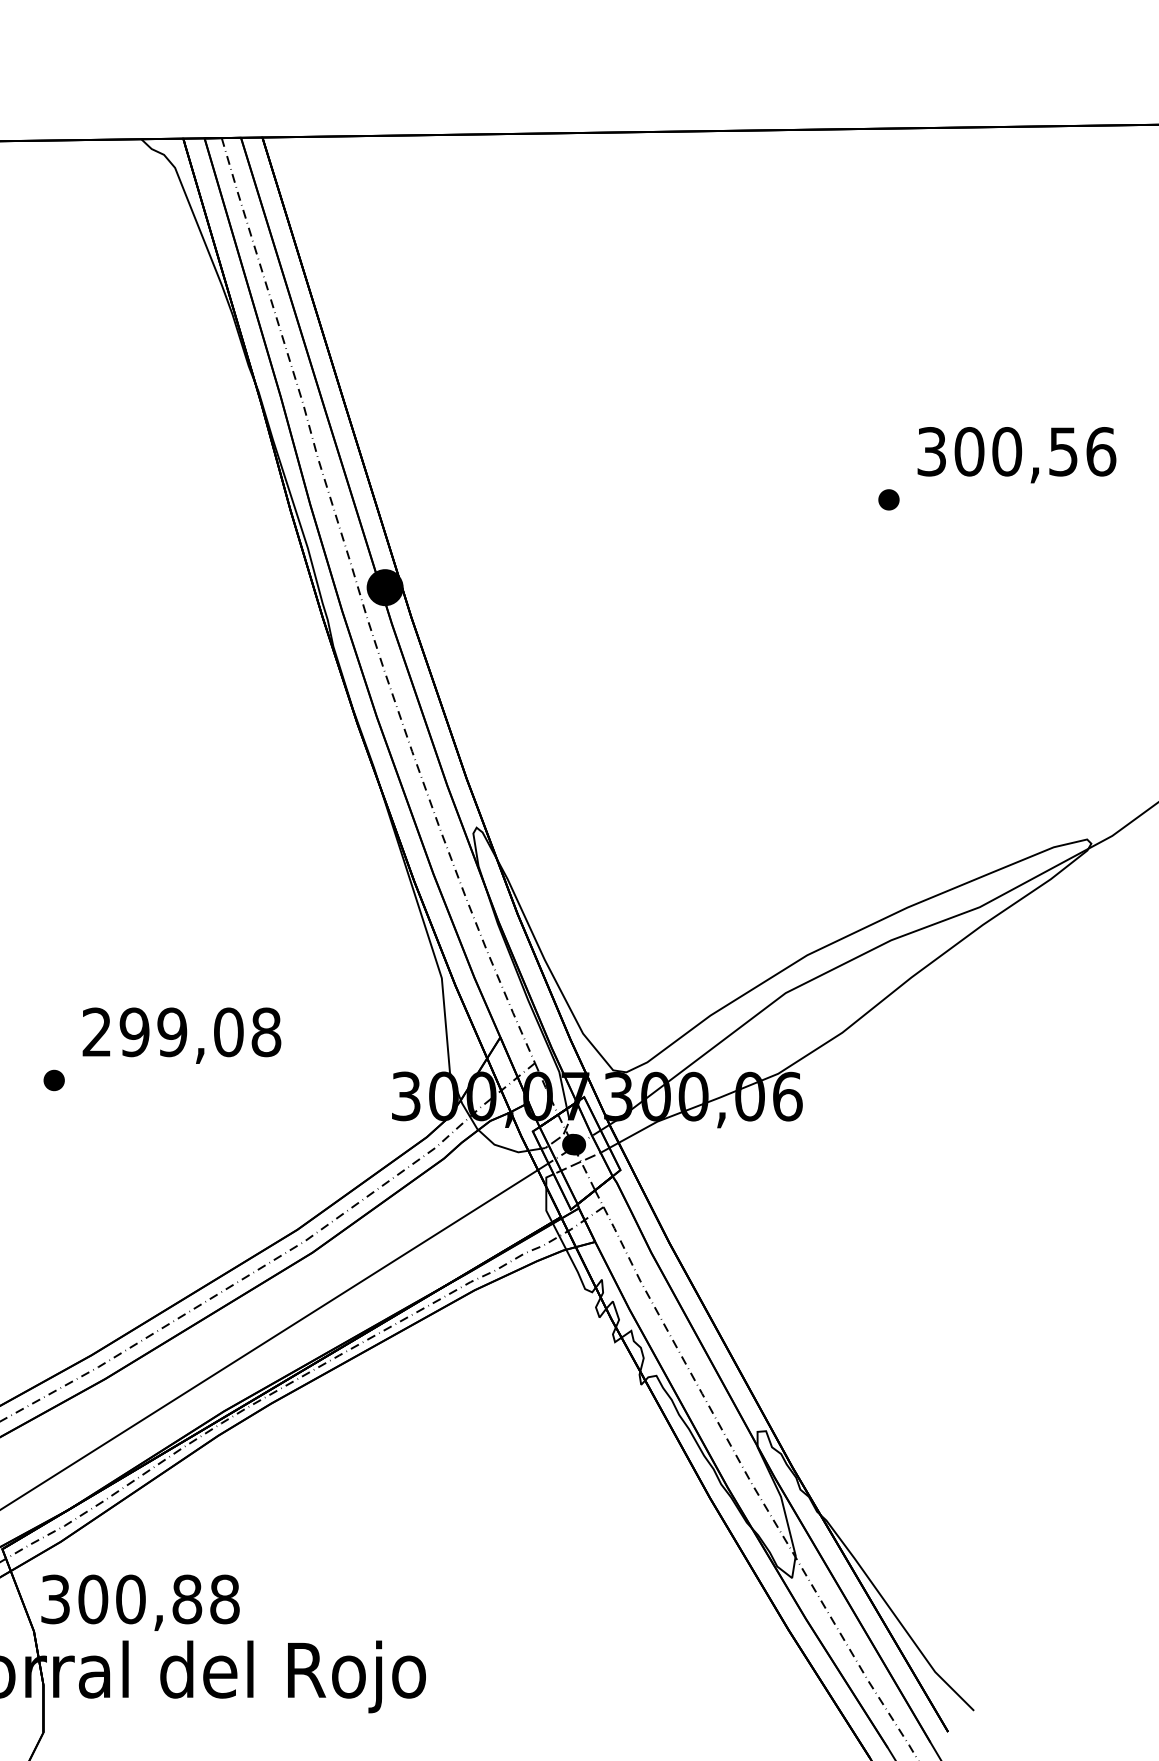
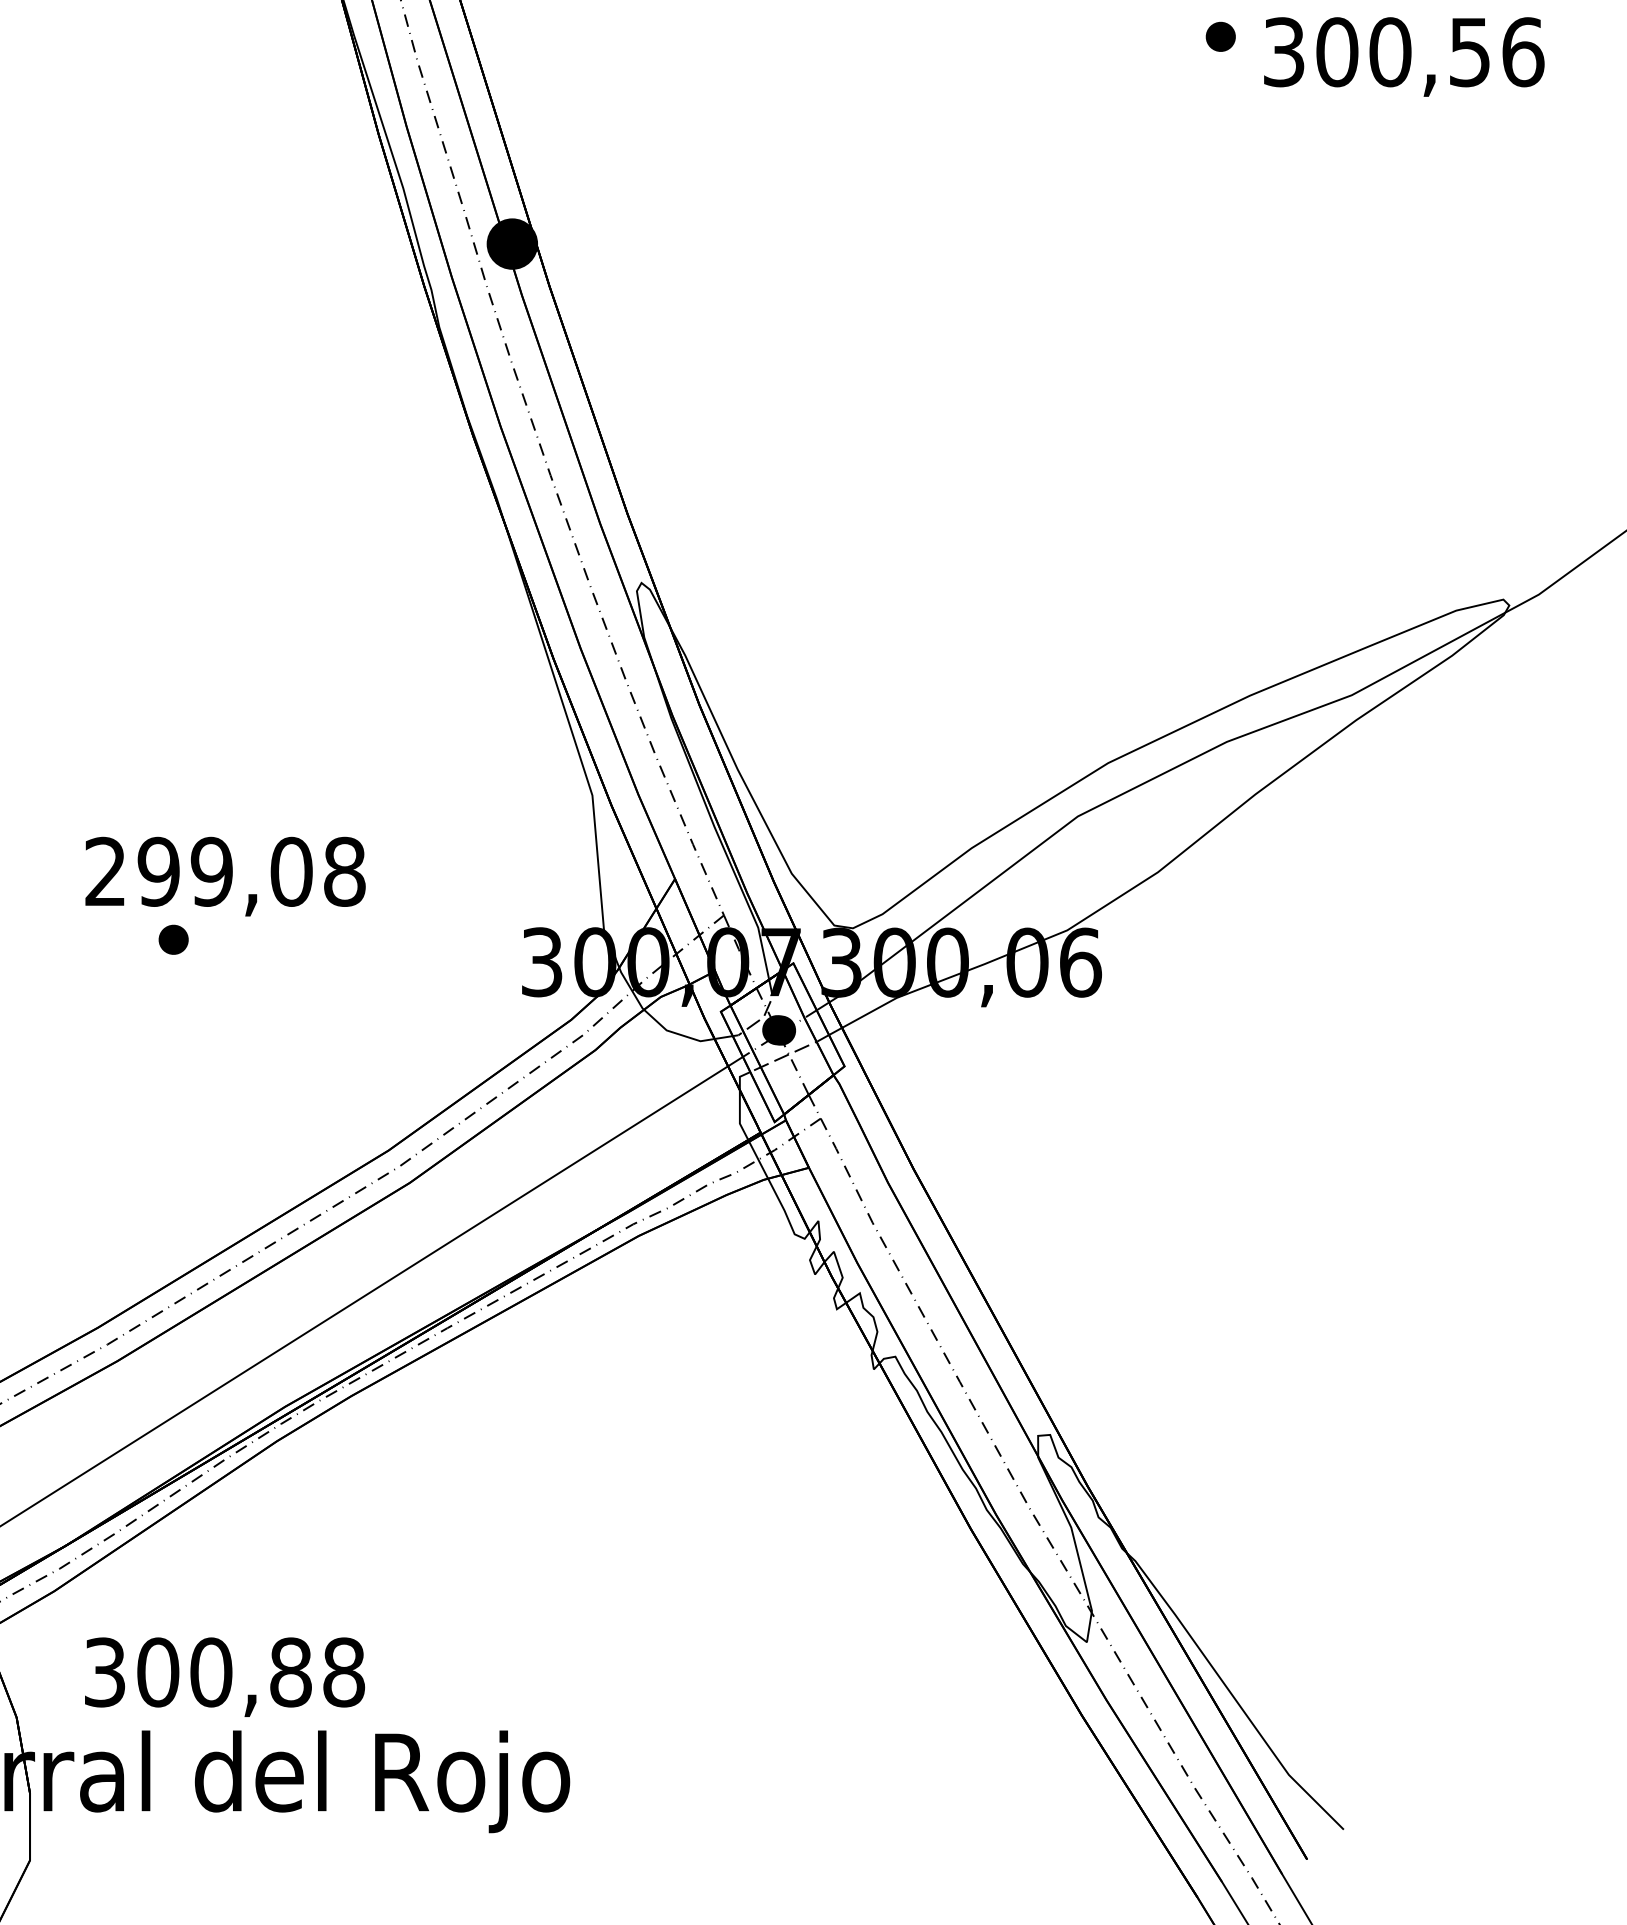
part: (888, 499) -> (1220, 36), moved
part: (53, 1080) -> (172, 939), moved
text: (140, 1602) -> (224, 1676), moved

